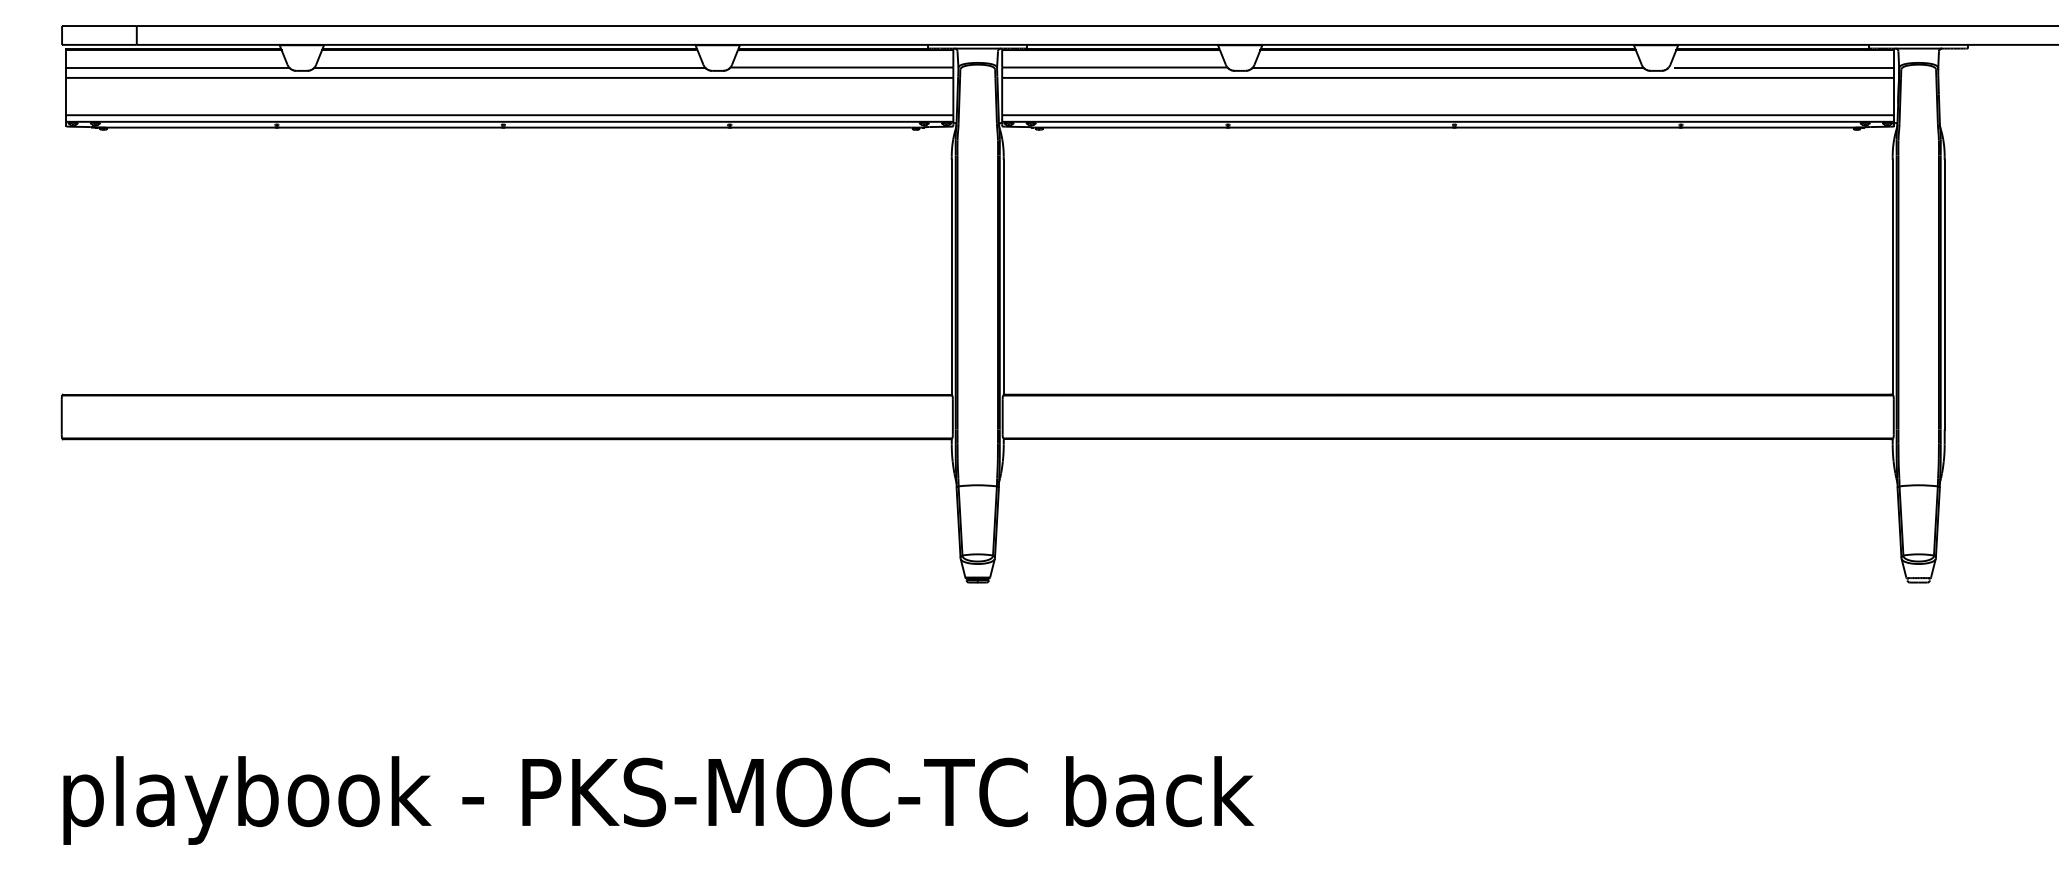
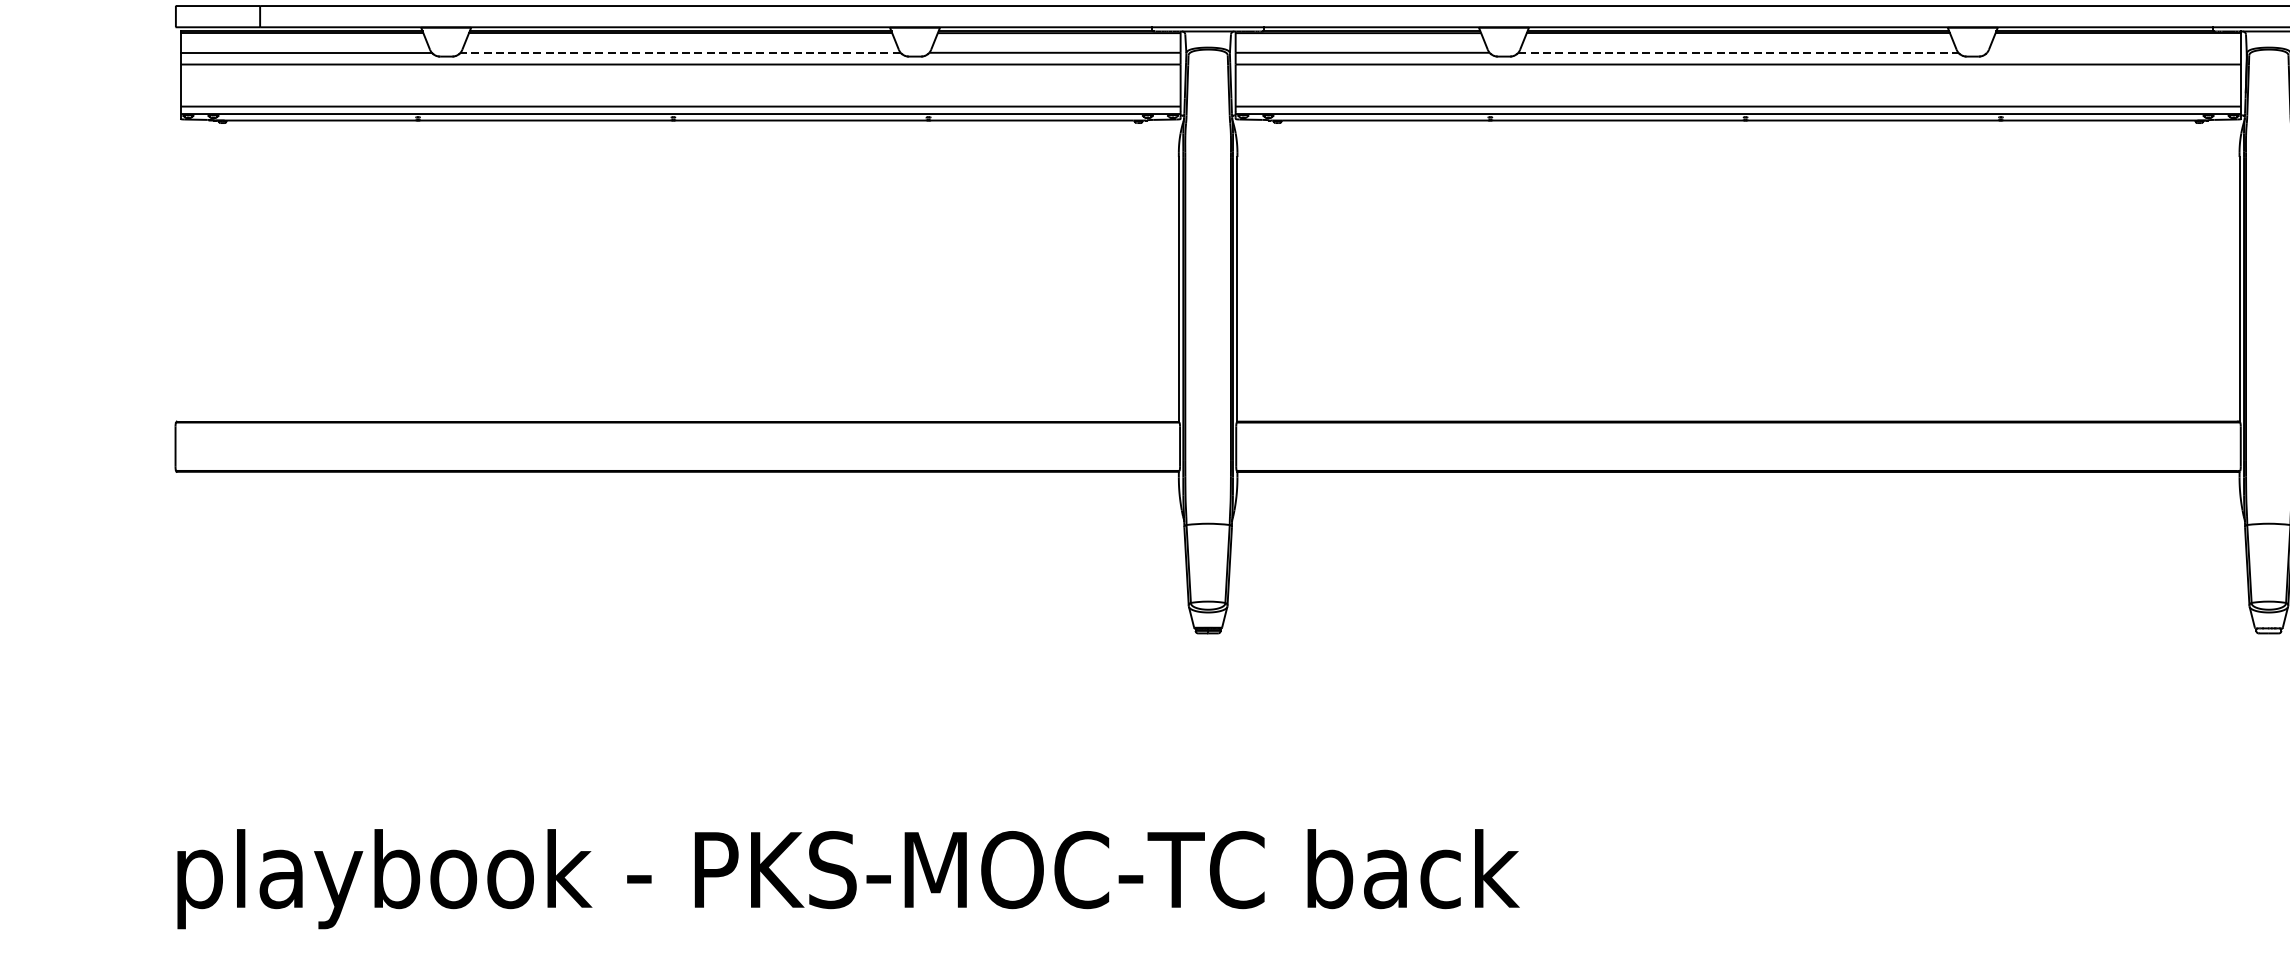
line: (509, 67) -> (680, 52), solid -> dashed
line: (1448, 67) -> (1738, 52), solid -> dashed
line: (1784, 67) -> (2117, 52), removed

